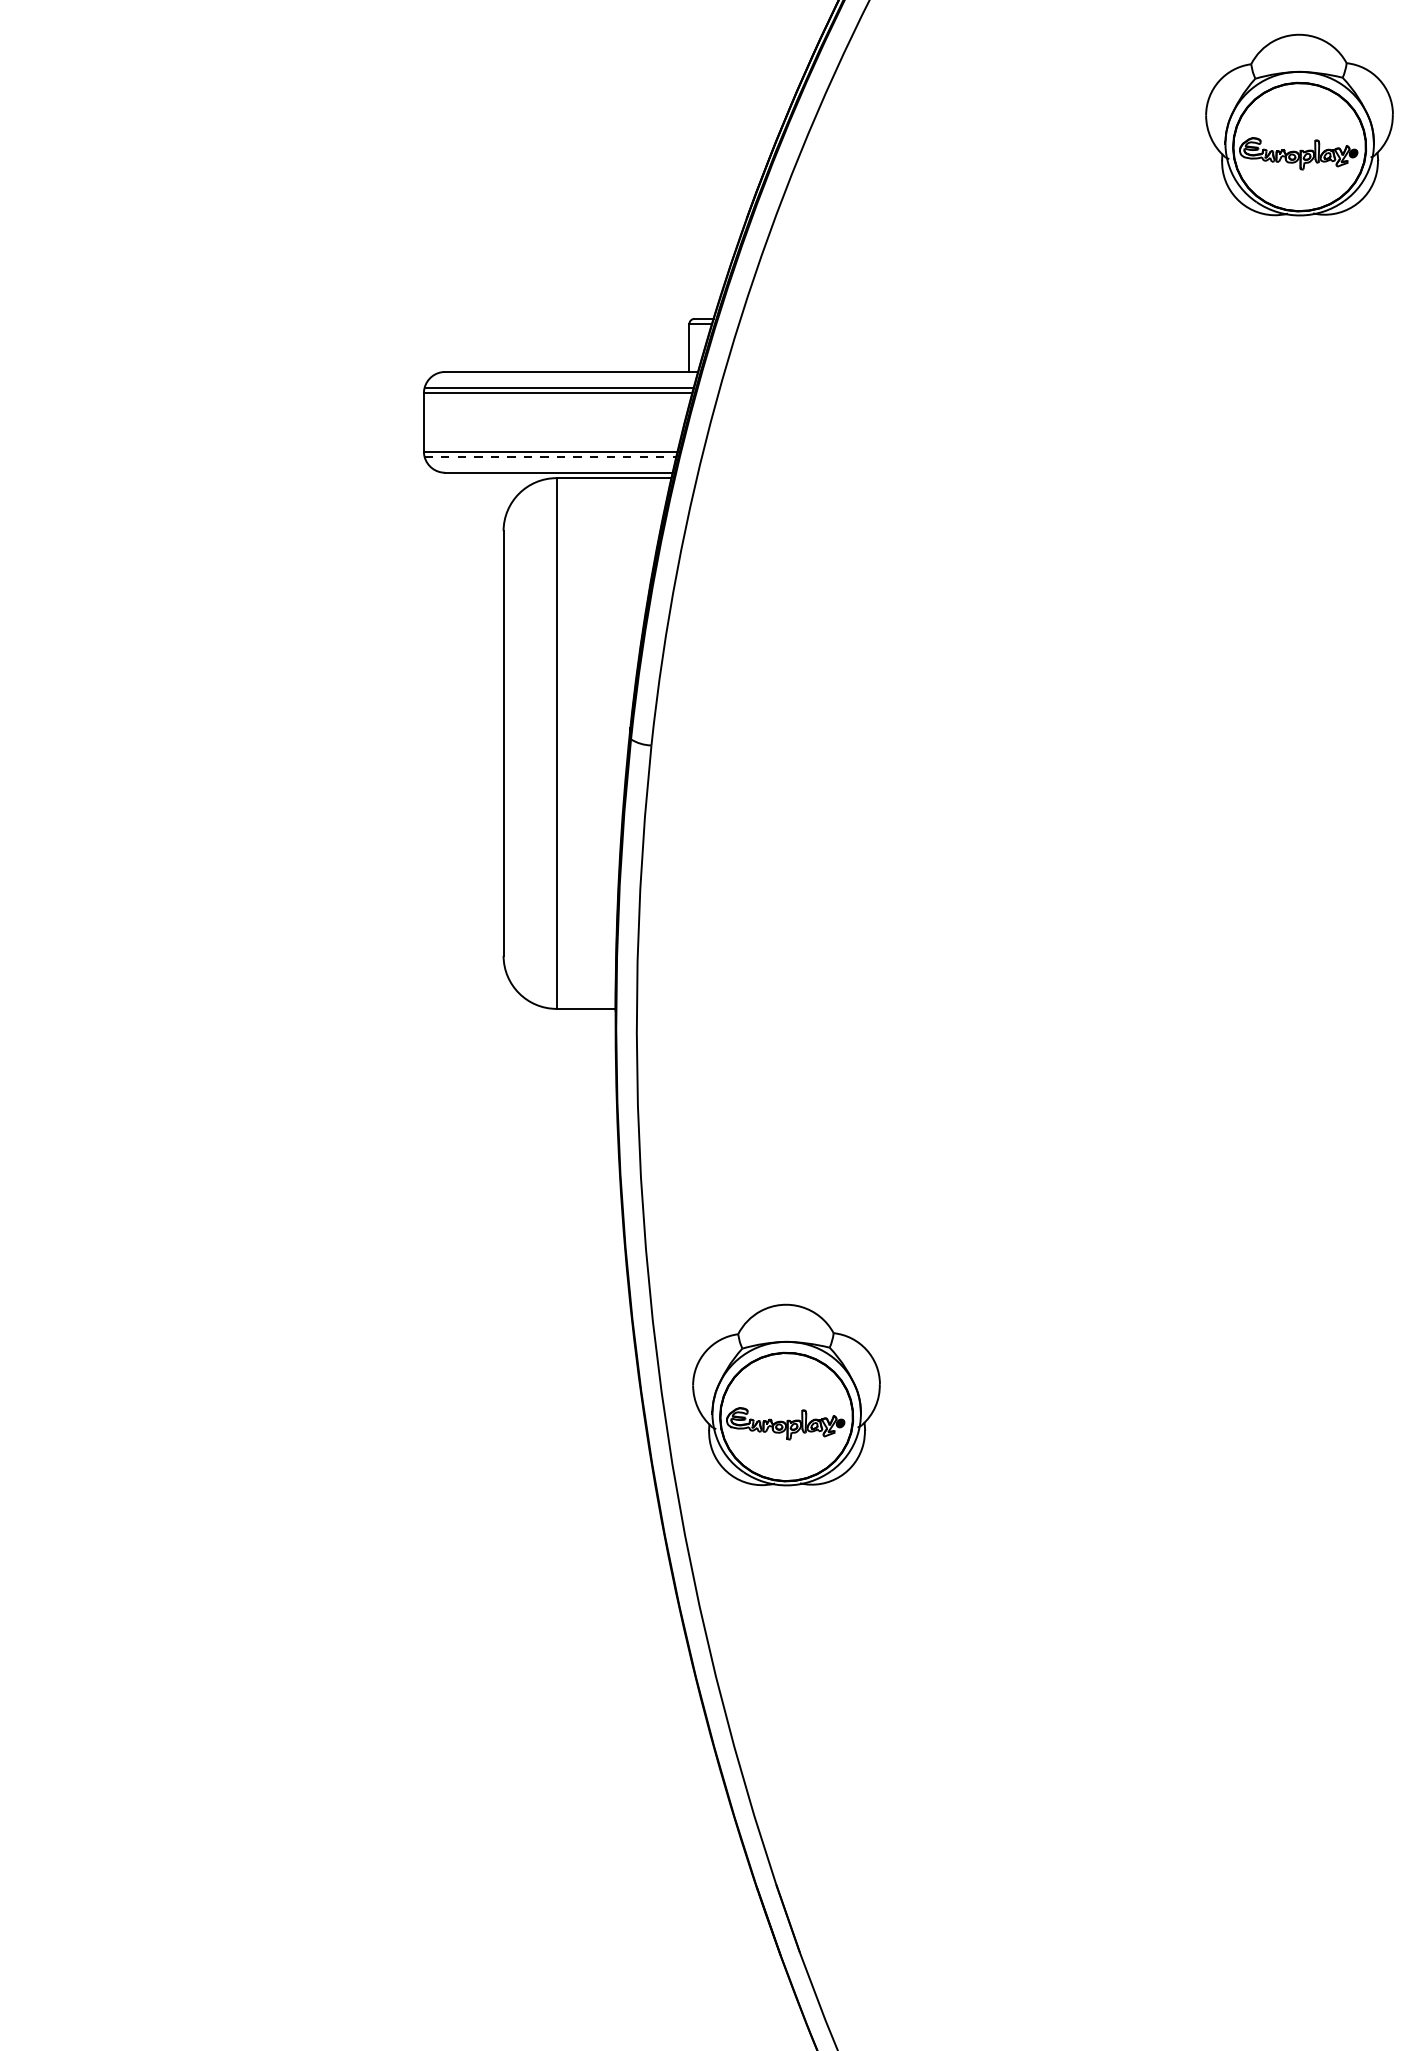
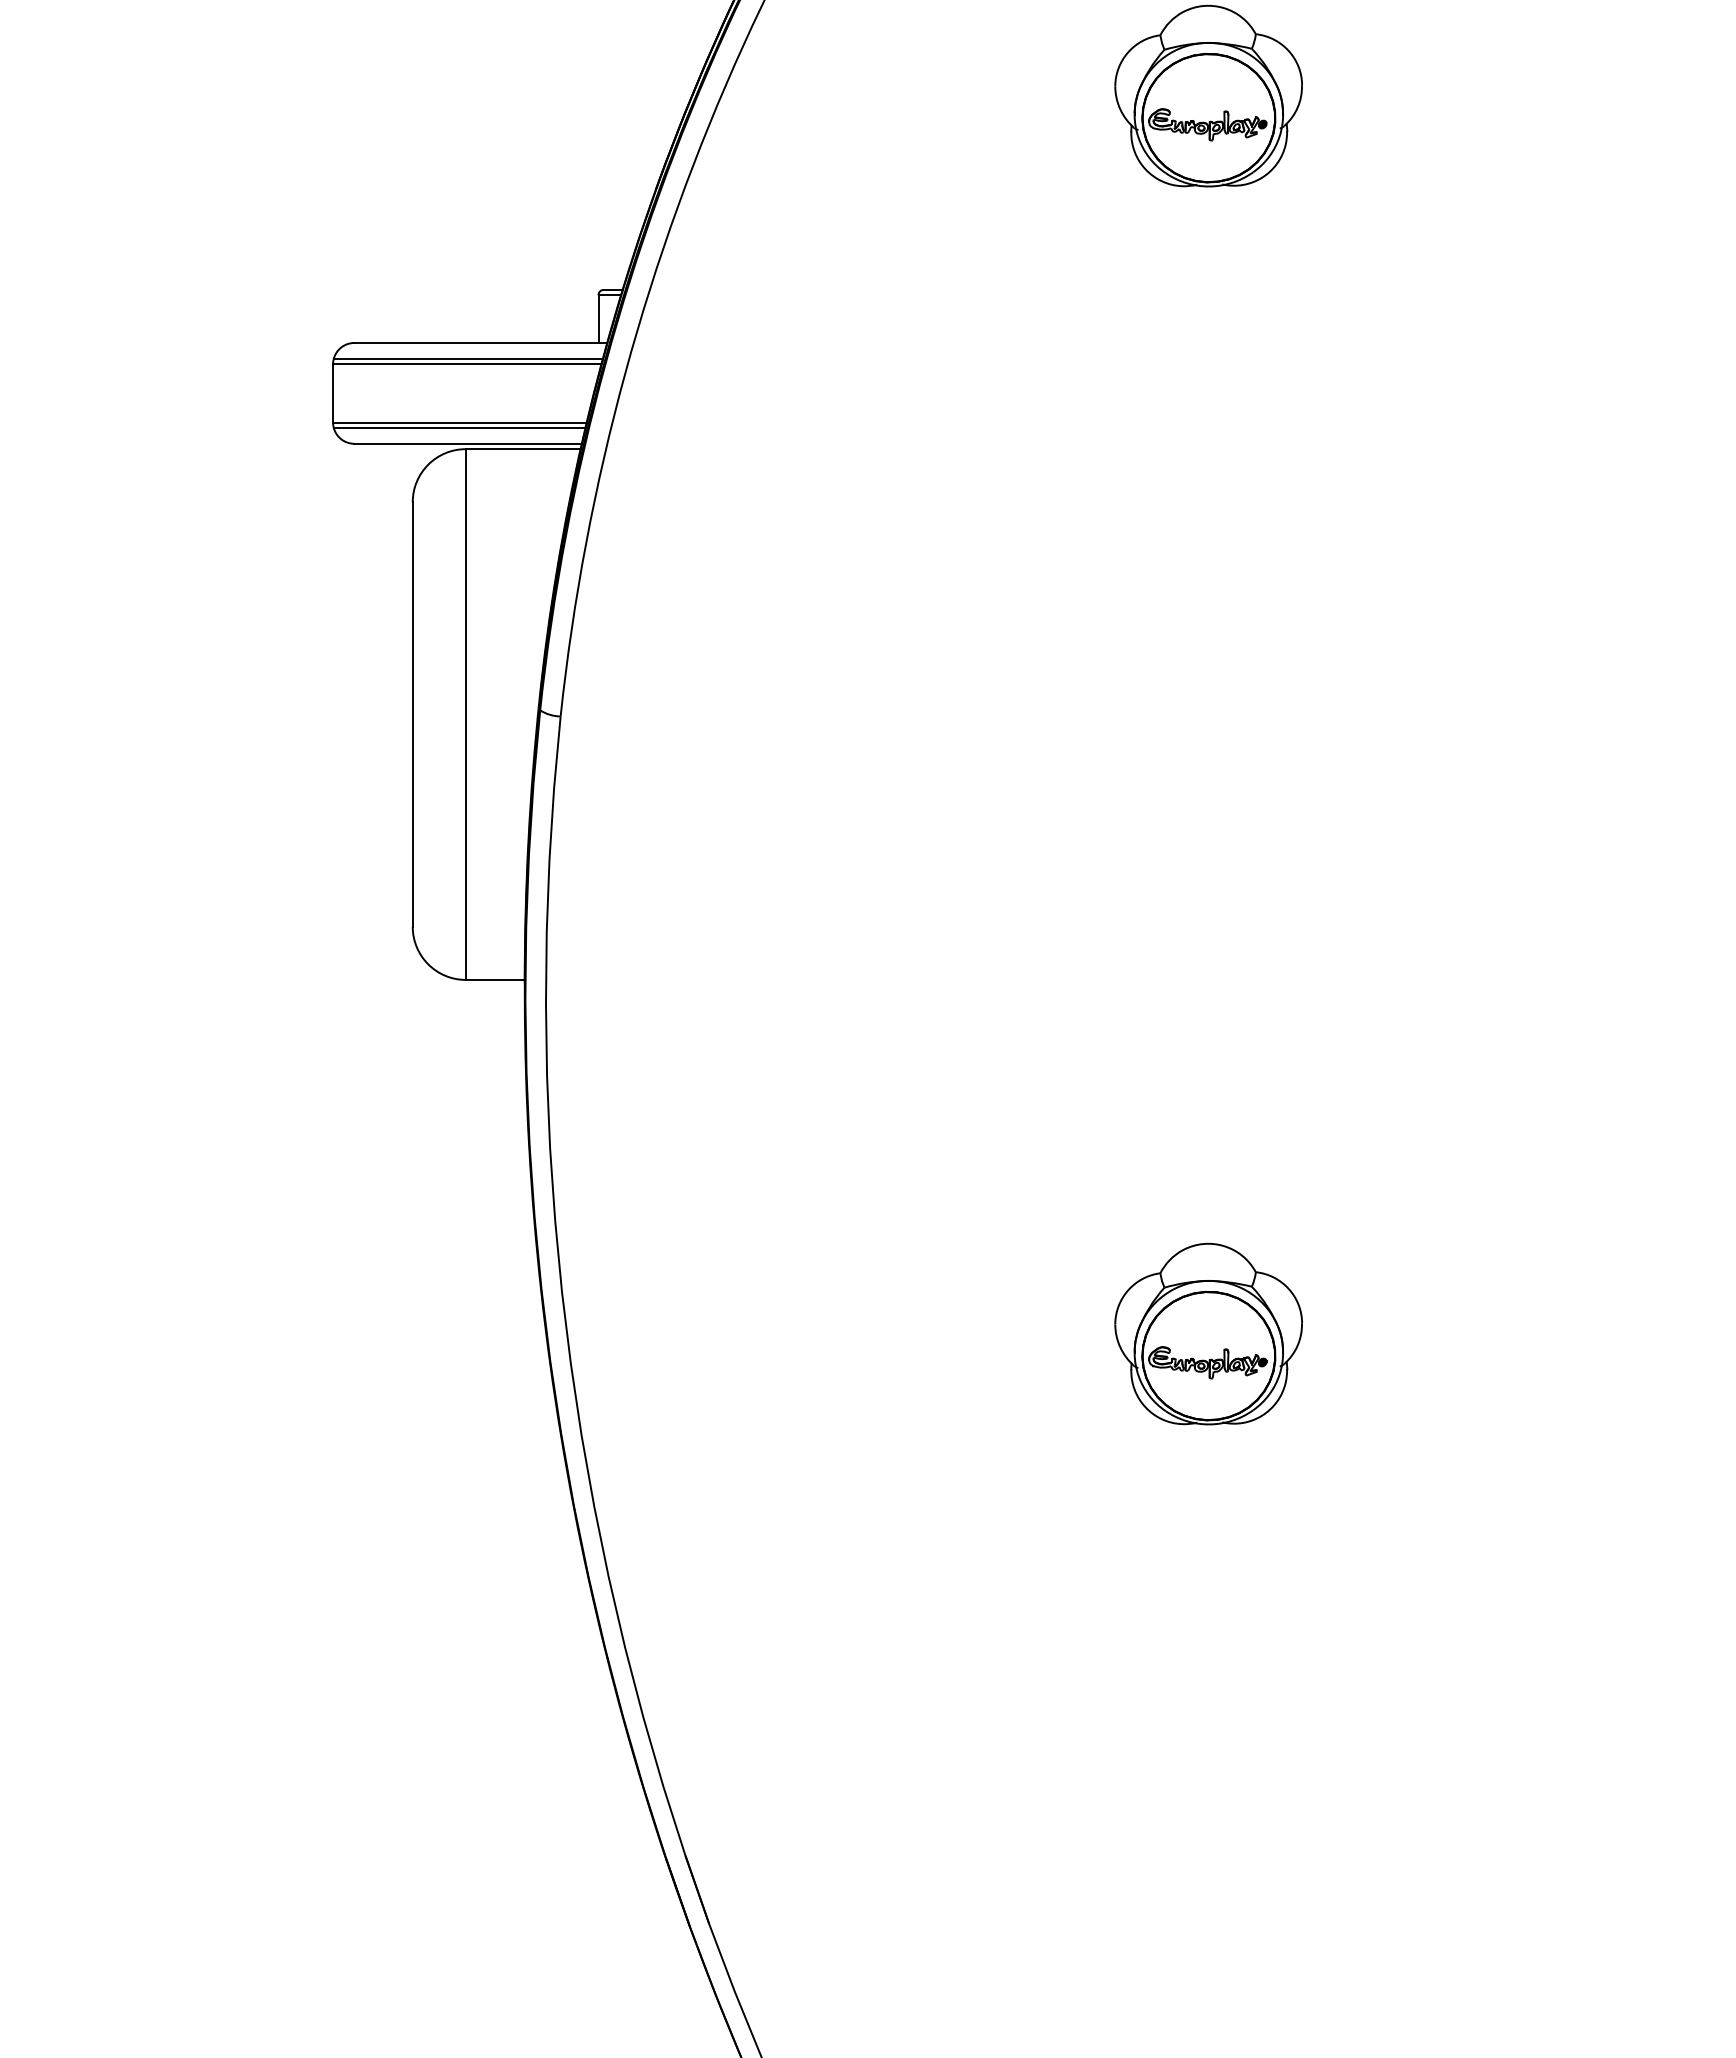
line: (550, 456) -> (459, 427), dashed -> solid
part: (786, 1394) -> (1208, 1333), moved

